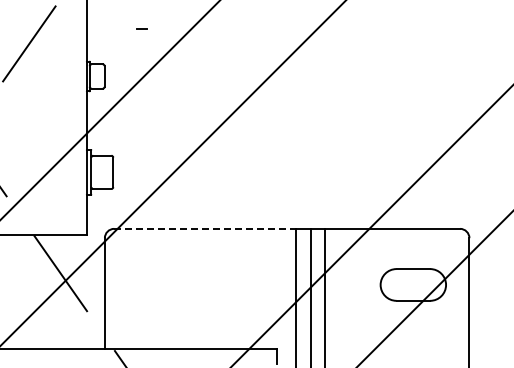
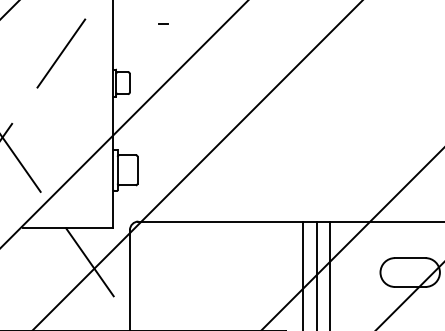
line: (141, 28) -> (163, 23), moved
line: (204, 228) -> (220, 221), dashed -> solid

